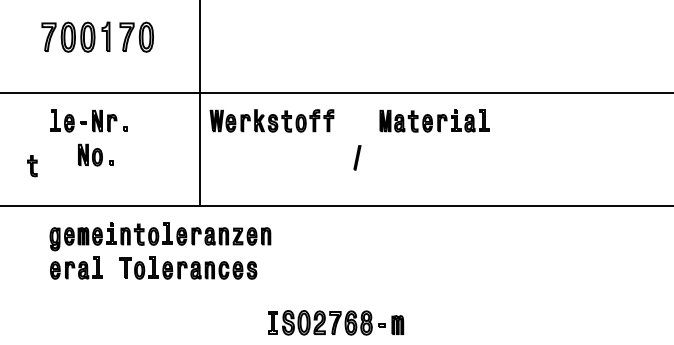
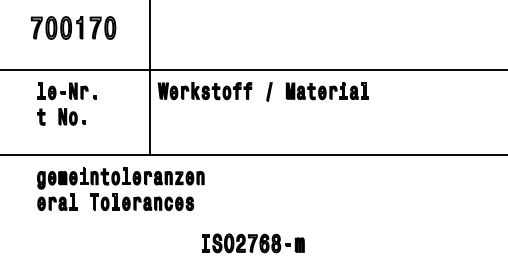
line: (357, 157) -> (269, 91), moved
part: (32, 165) -> (41, 116), moved

